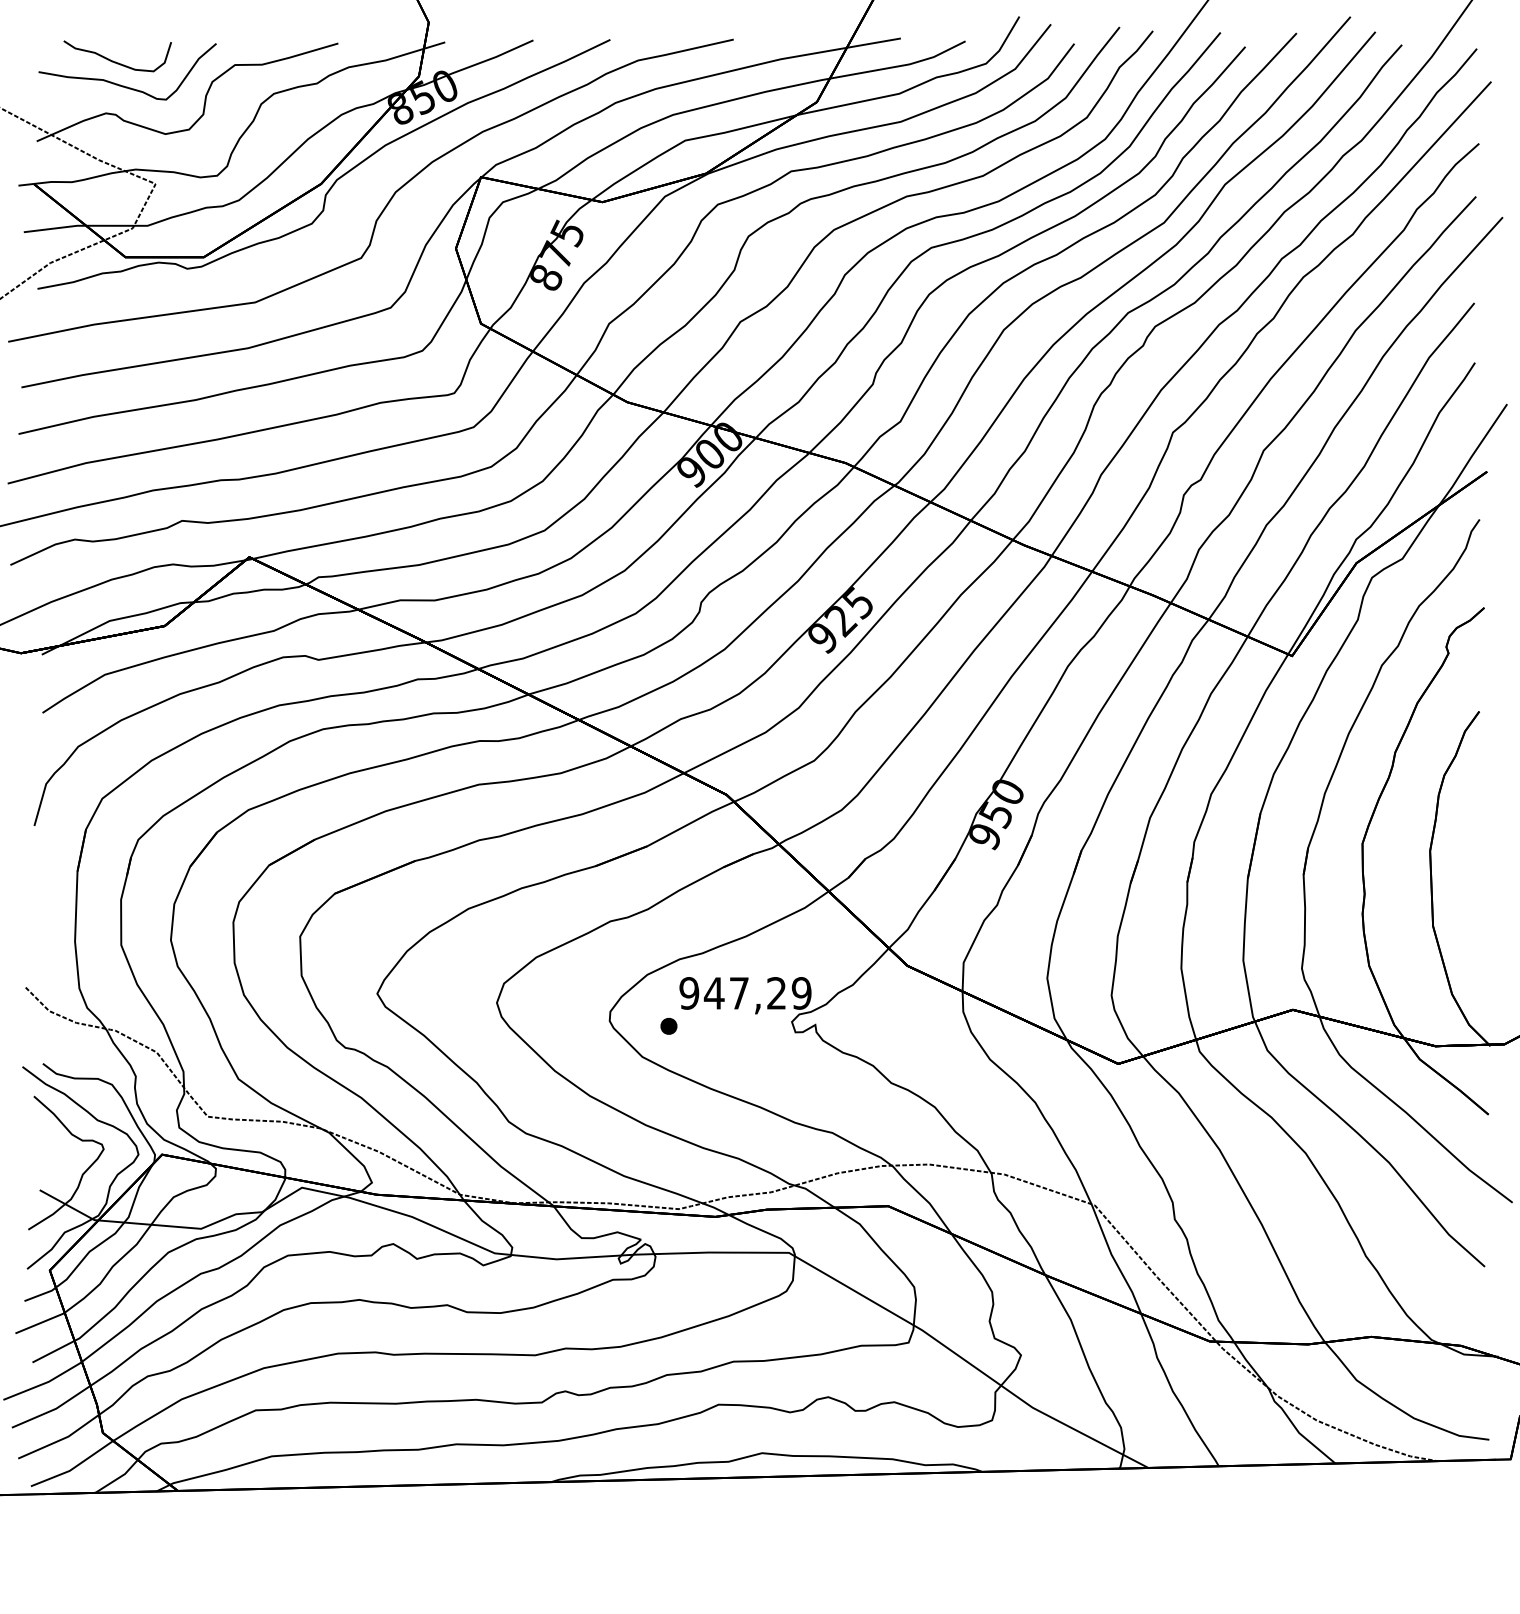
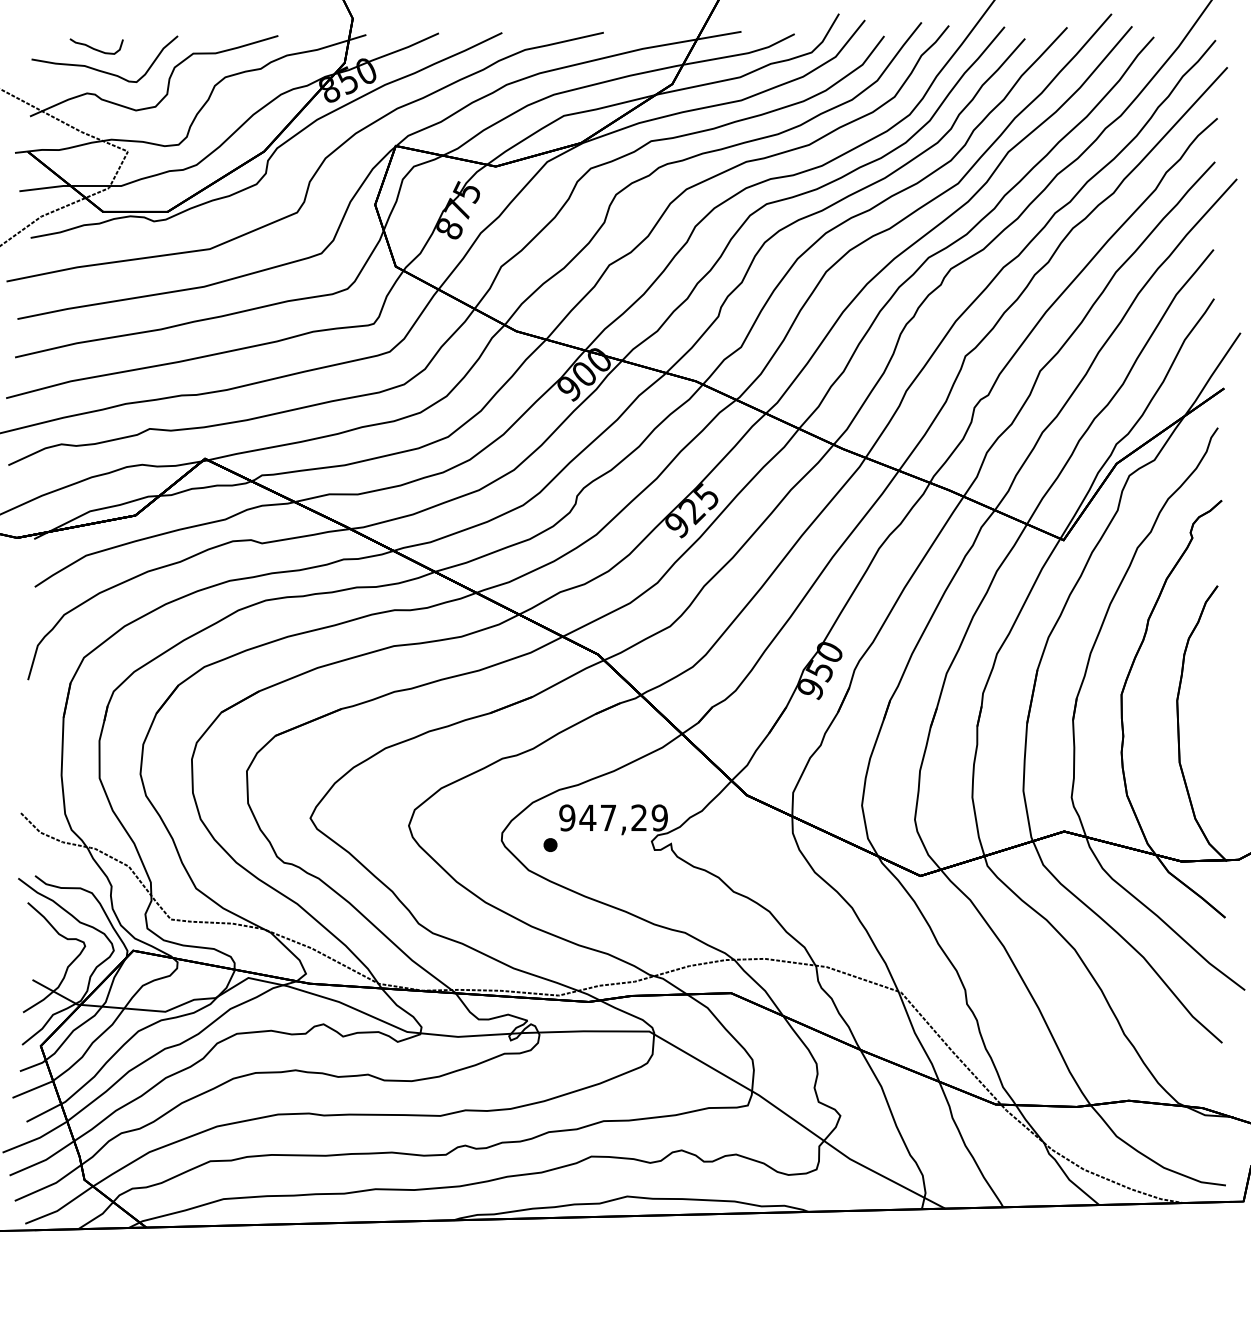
part: (117, 56) -> (96, 46), size x0.6

